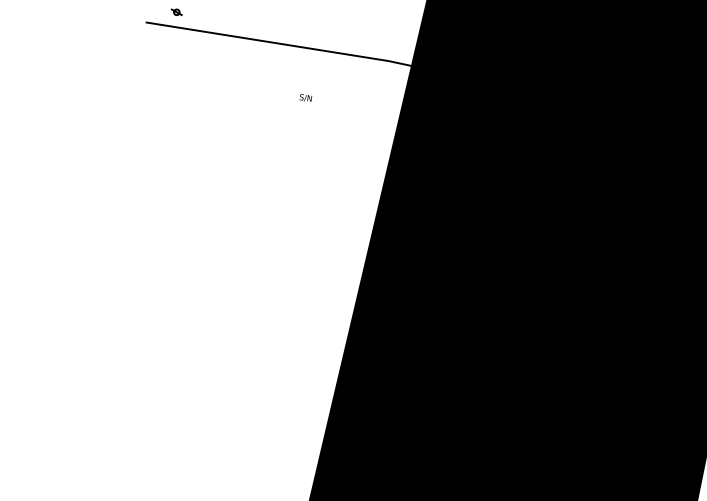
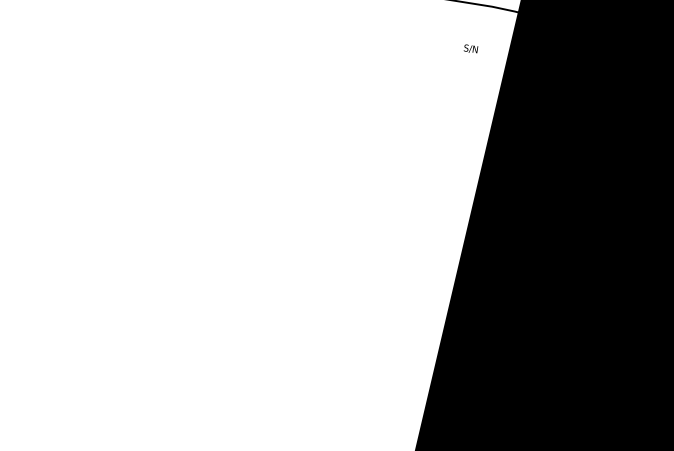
text: (305, 97) -> (470, 48), moved

